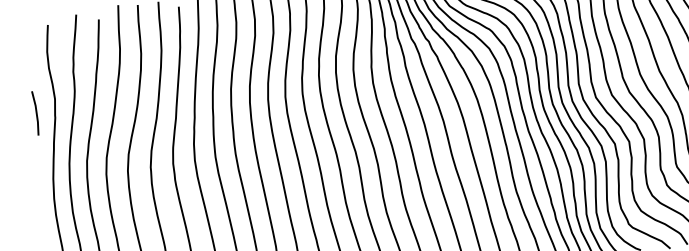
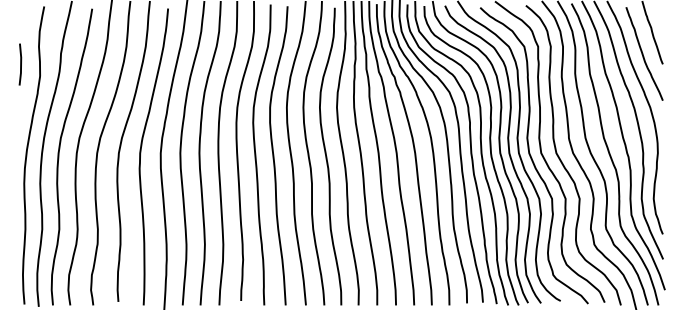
line: (36, 113) -> (20, 64), moved

